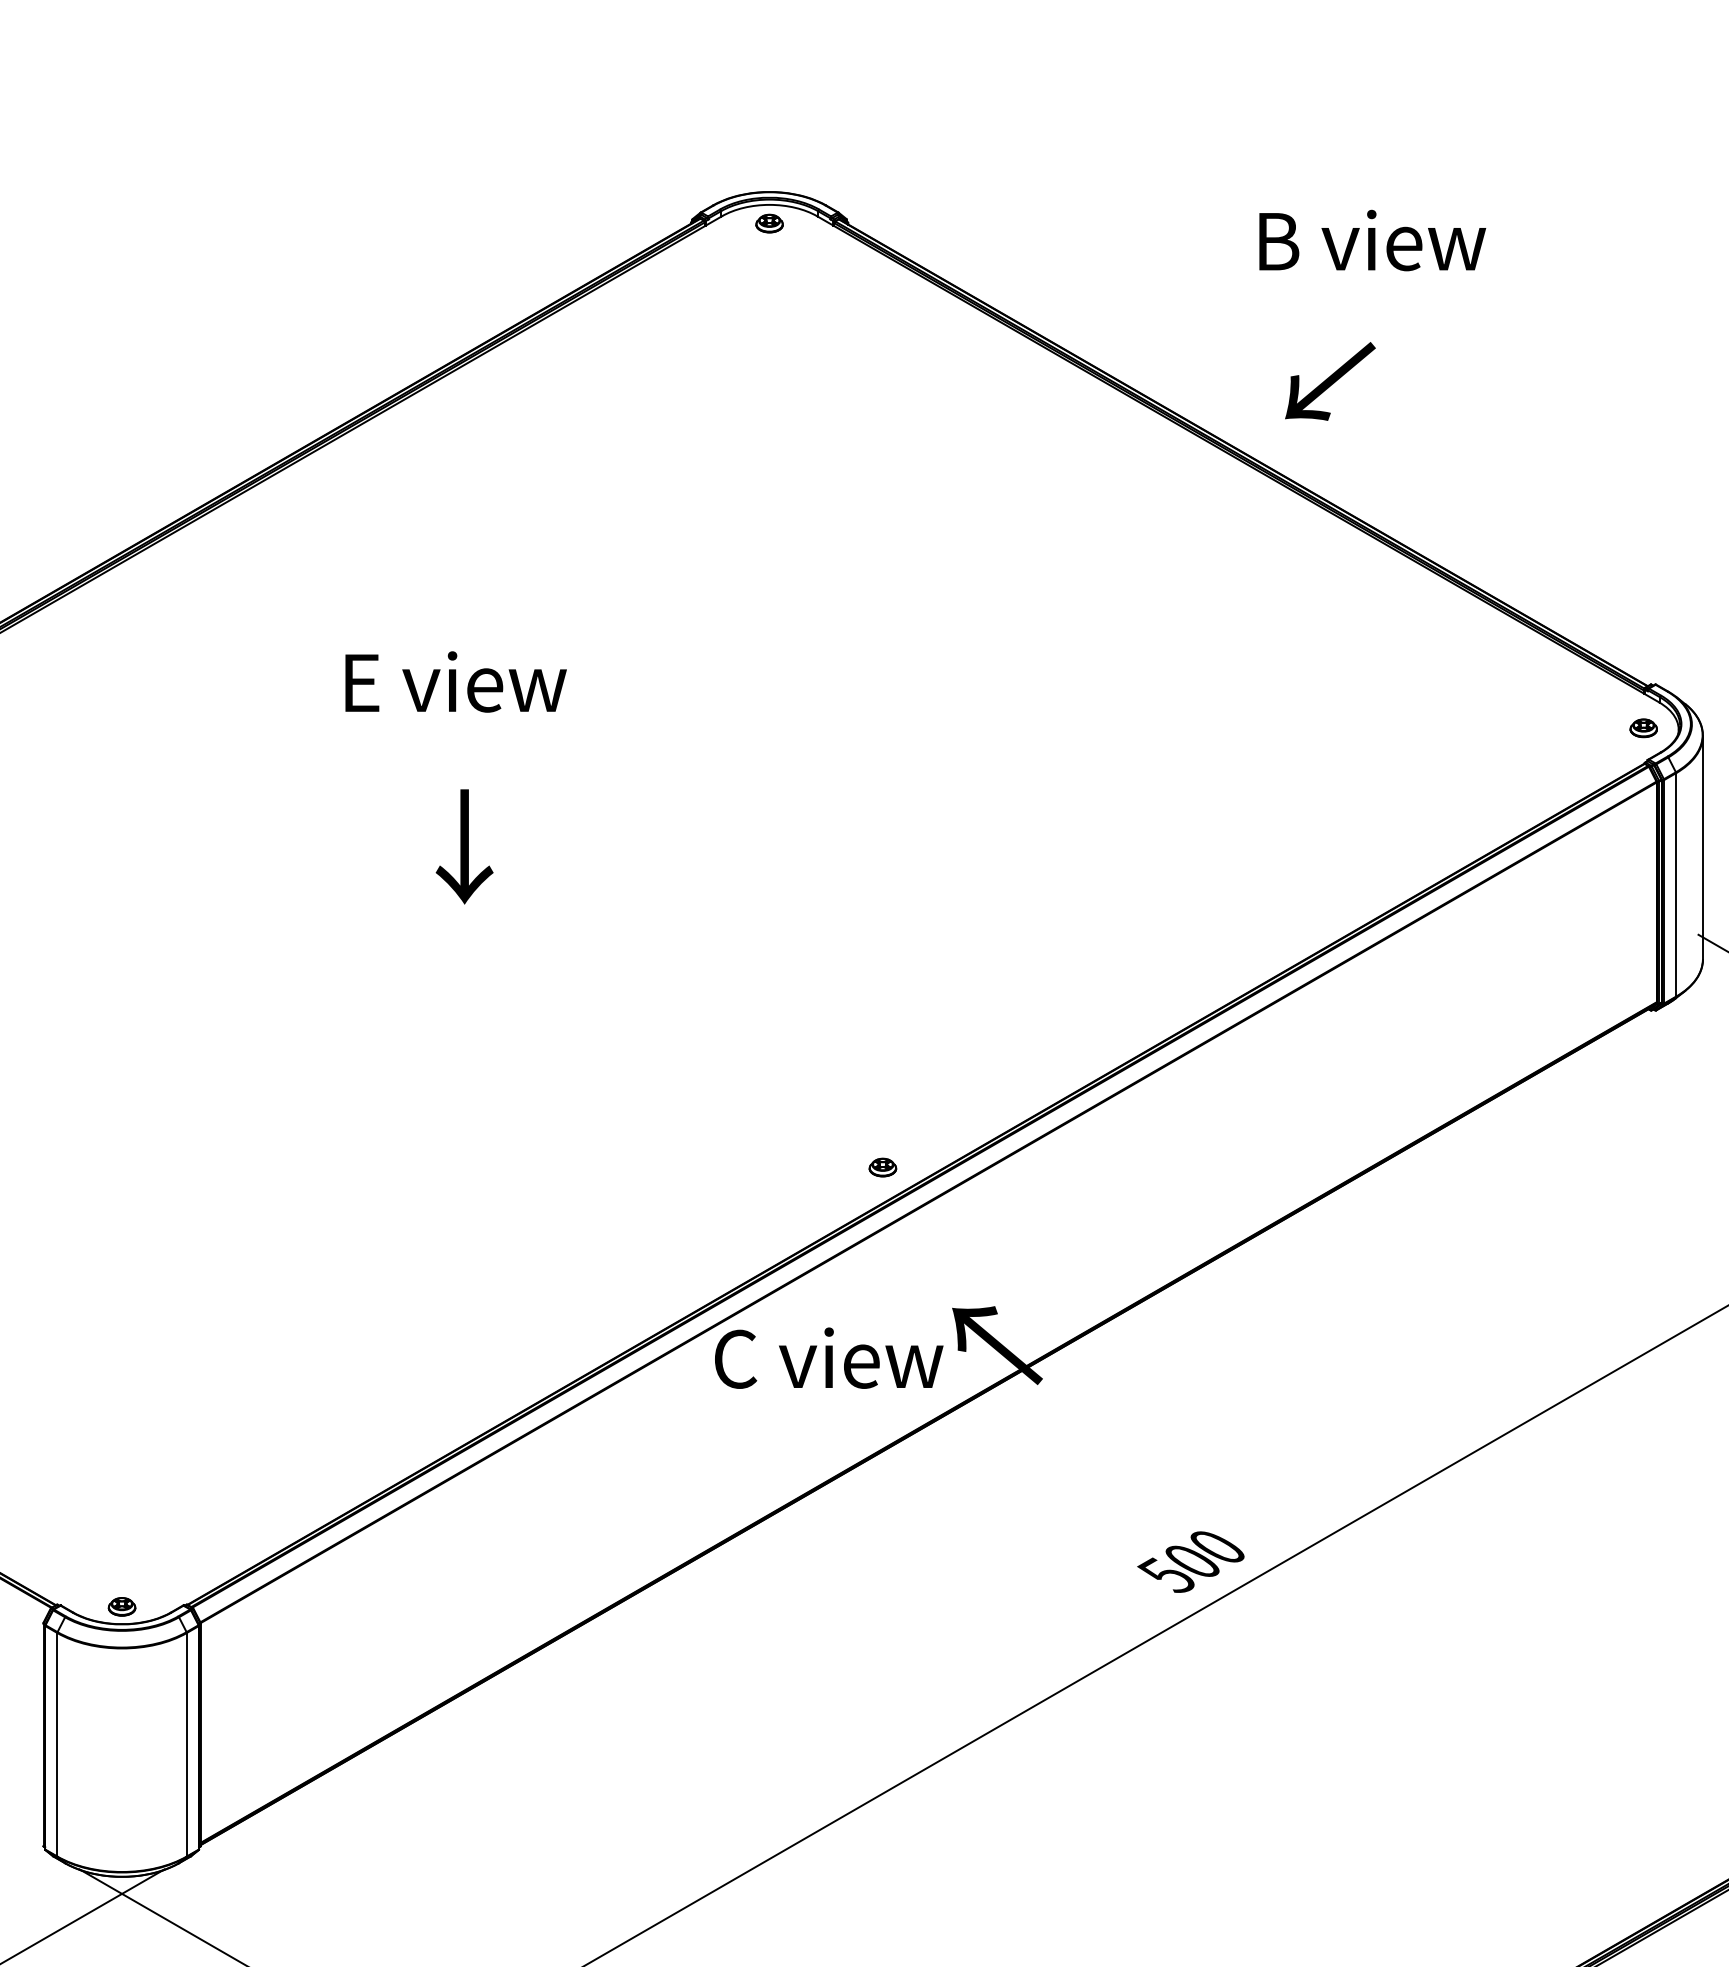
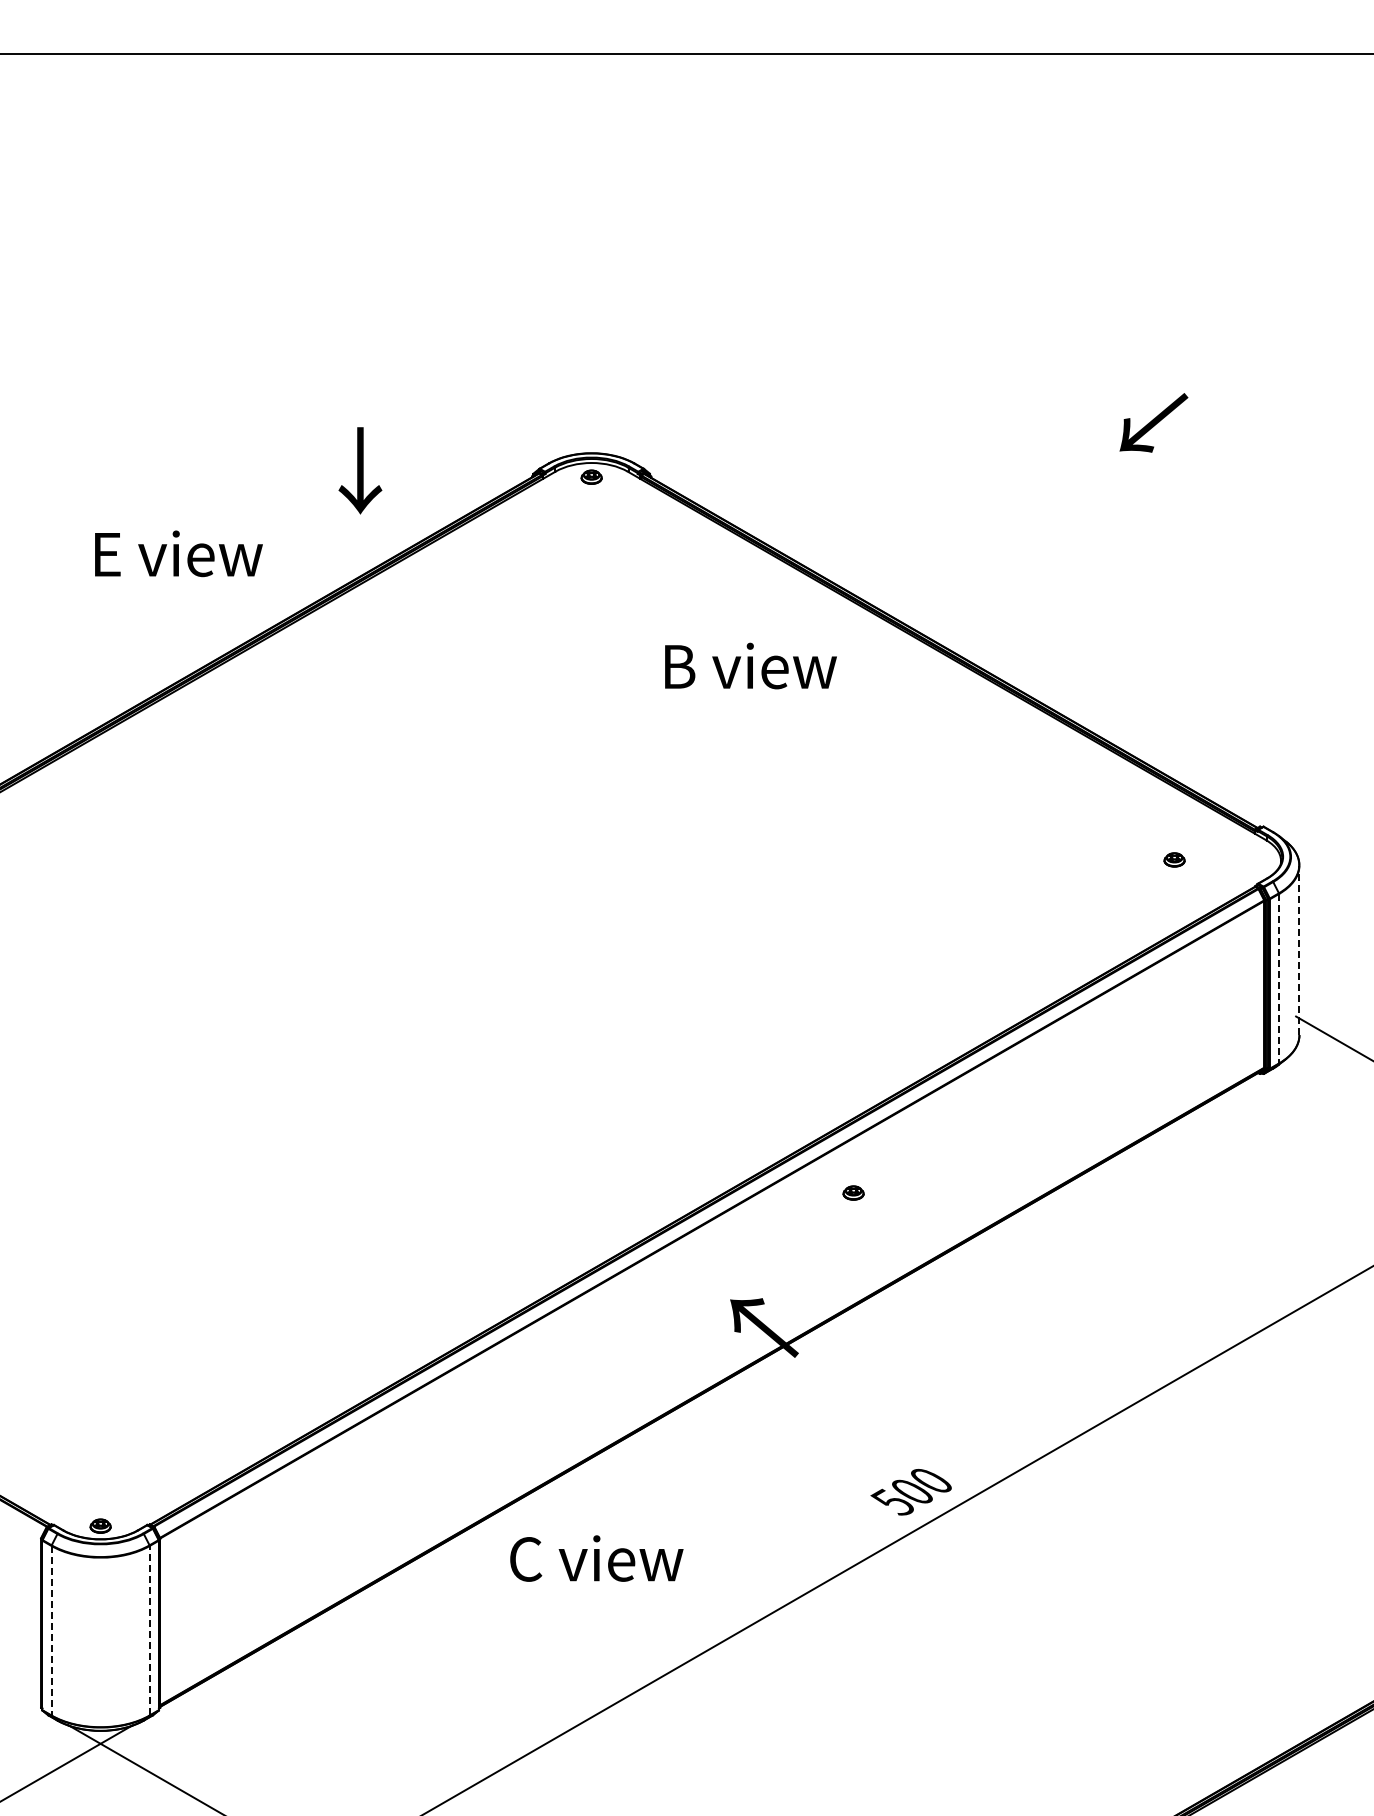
text: (1372, 239) -> (750, 665), moved
text: (1329, 380) -> (1153, 422), moved
text: (455, 681) -> (178, 553), moved
part: (1643, 727) -> (1174, 859), moved
text: (464, 846) -> (360, 470), moved
line: (1703, 847) -> (1299, 950), solid -> dashed
line: (1676, 884) -> (1279, 978), solid -> dashed
part: (882, 1166) -> (853, 1192), moved
text: (828, 1358) -> (596, 1558), moved
line: (57, 1744) -> (51, 1630), solid -> dashed
line: (186, 1744) -> (149, 1630), solid -> dashed

